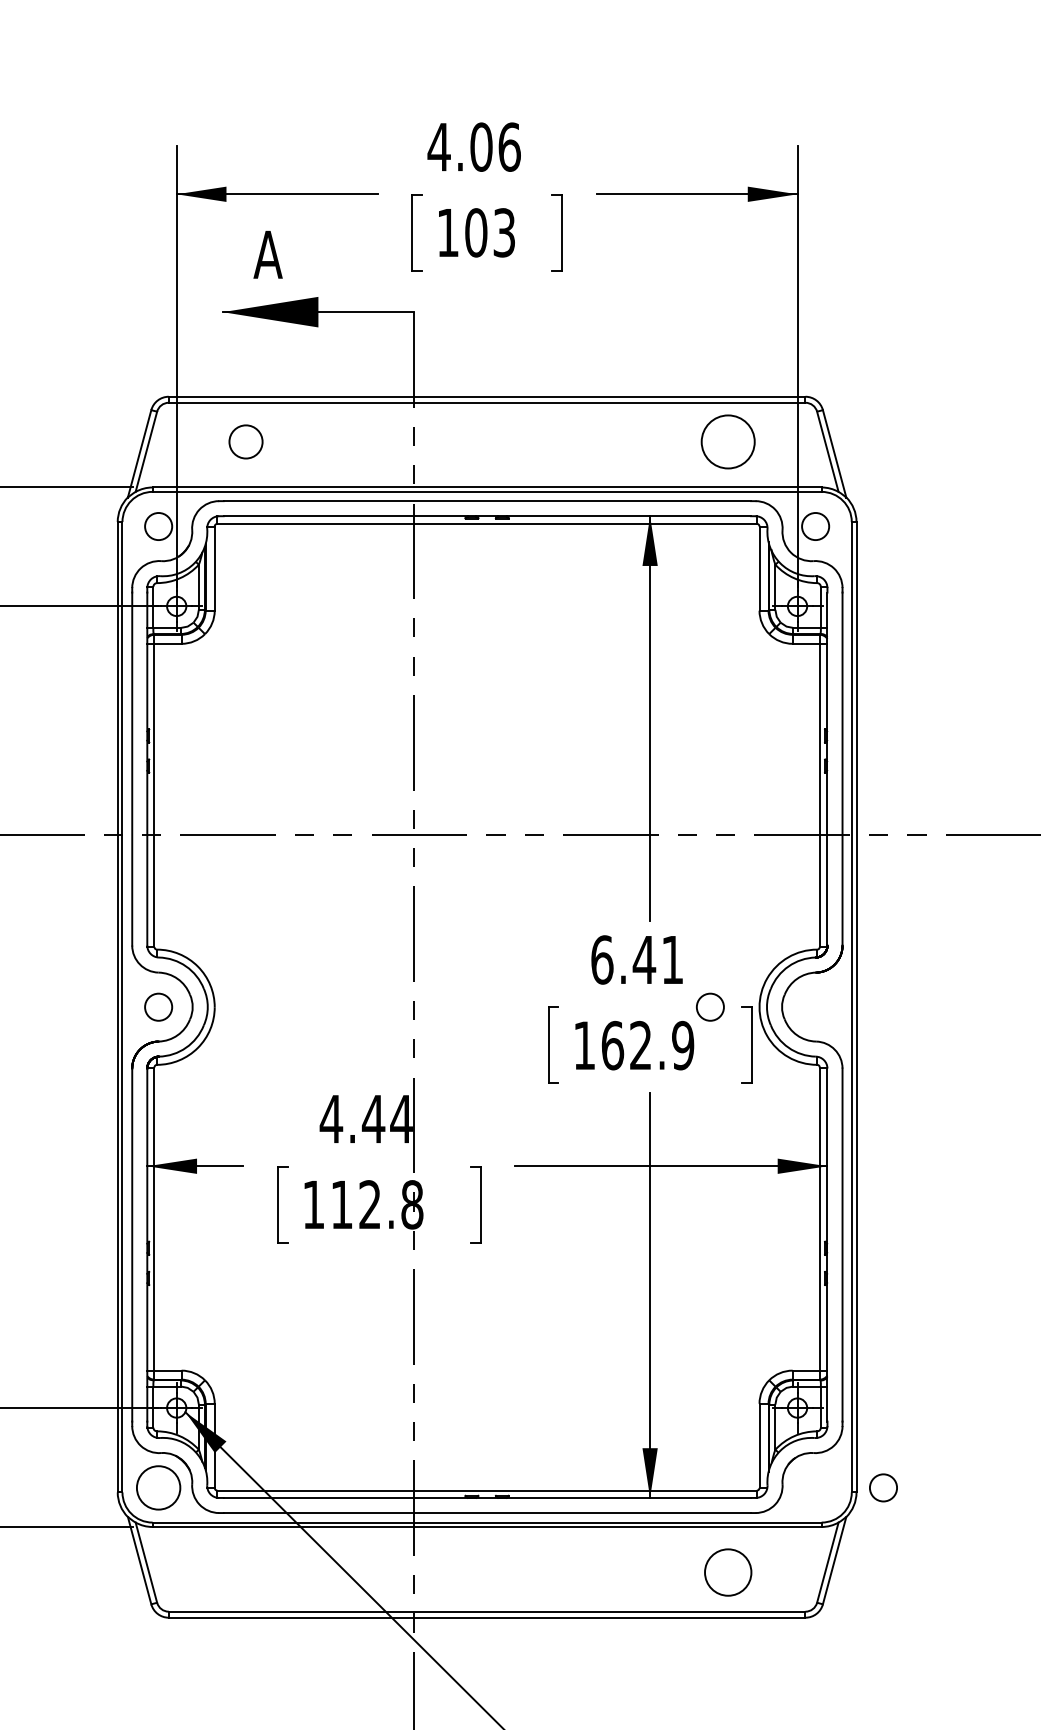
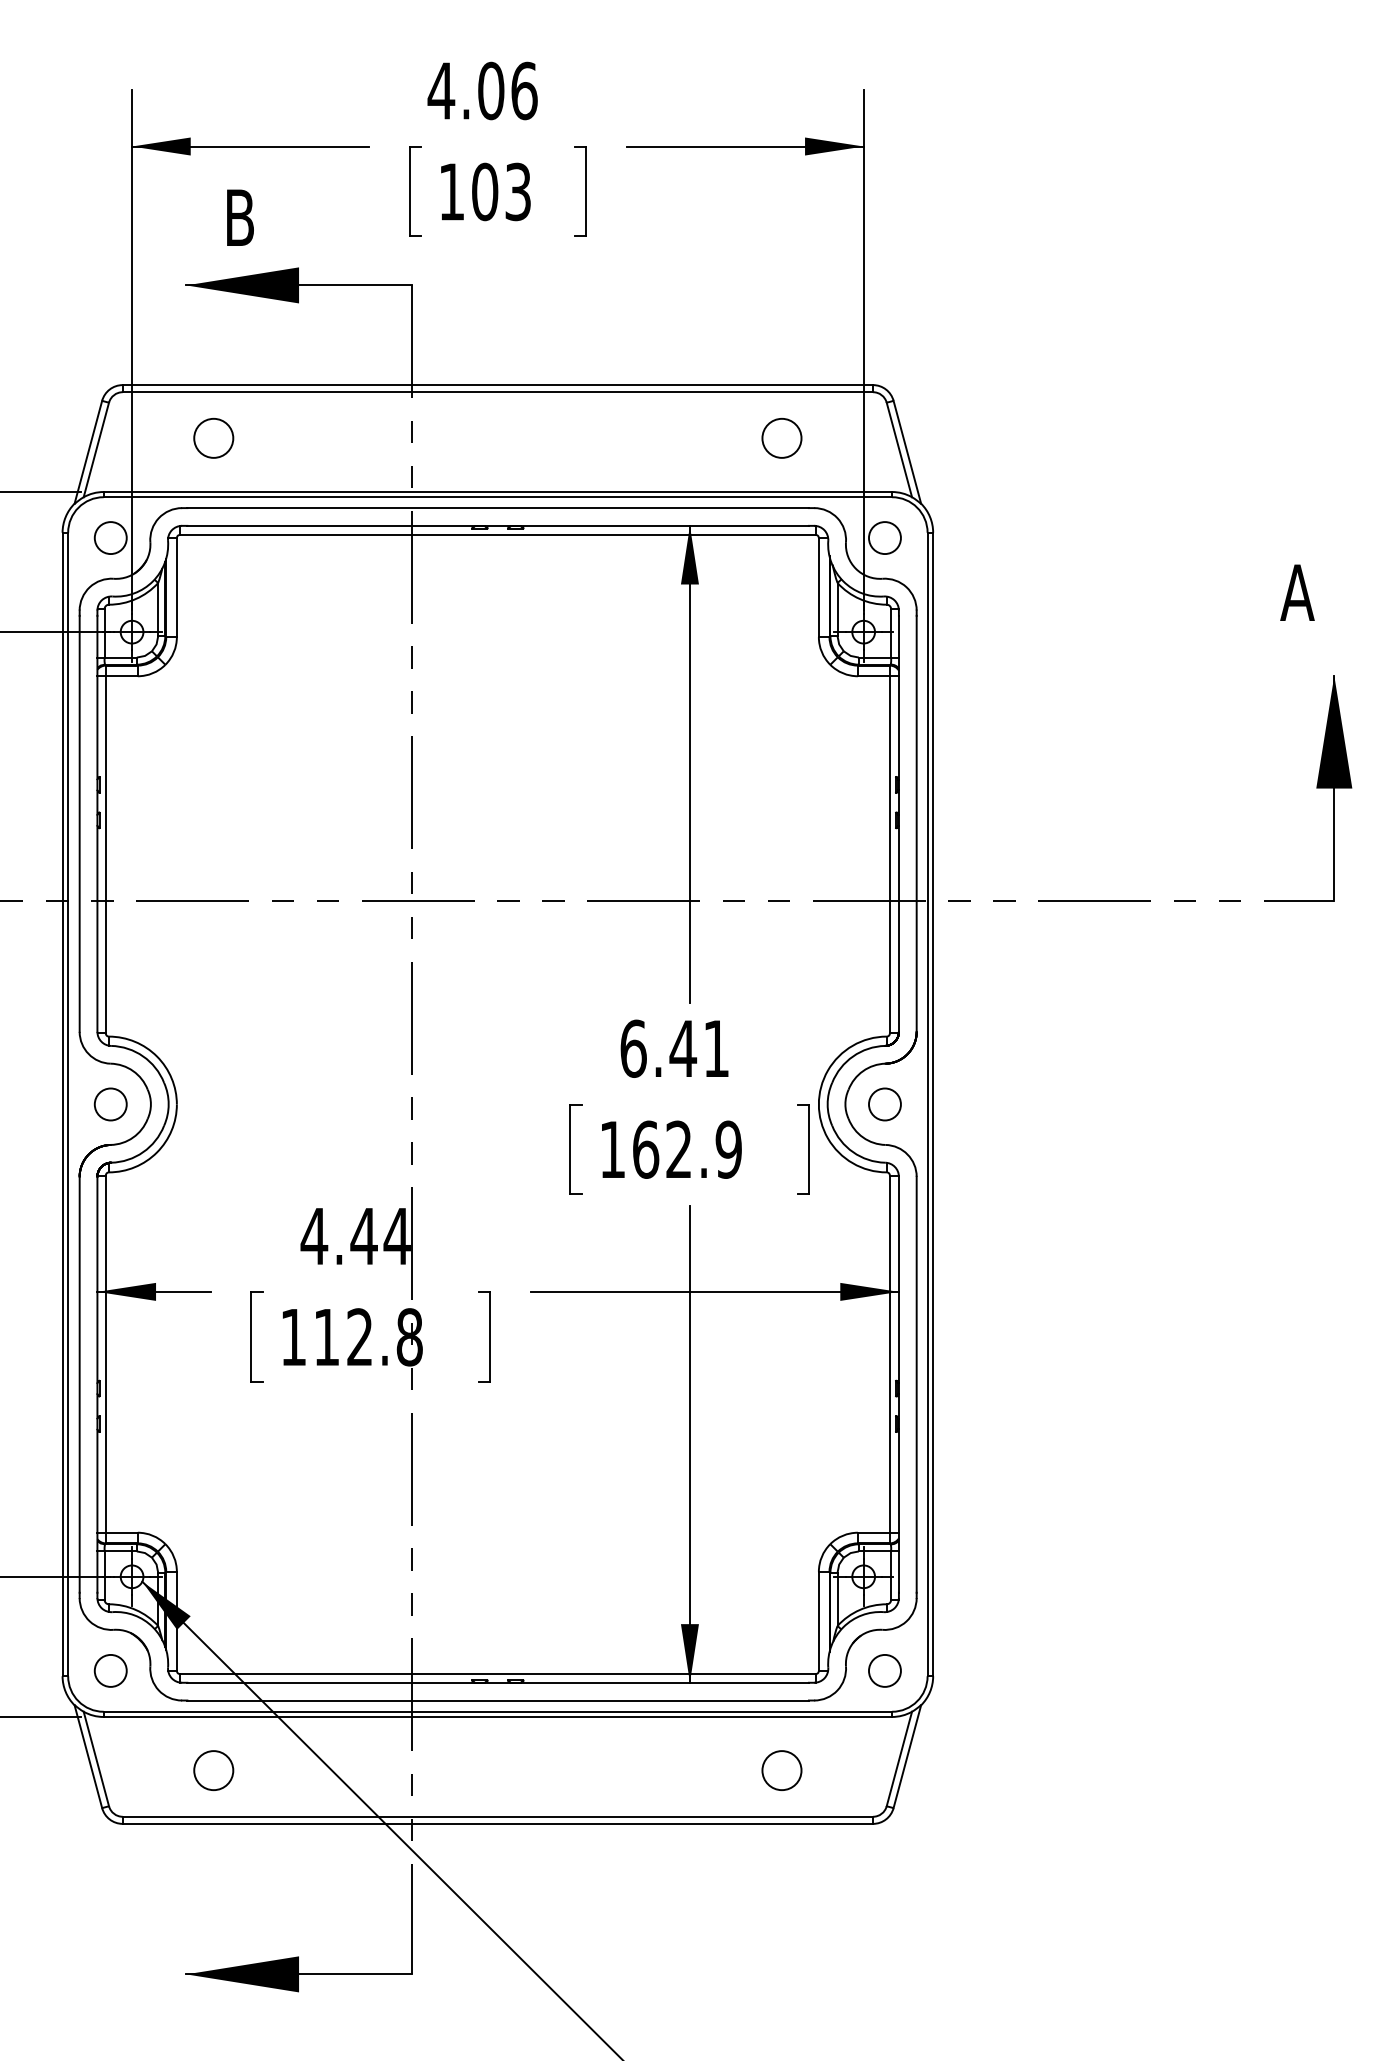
text: (267, 254) -> (239, 217), A -> B
circle: (727, 441) -> (781, 437), size x0.62
circle: (709, 1007) -> (884, 1104), moved
circle: (158, 1487) -> (110, 1670), size x0.62
circle: (883, 1487) -> (884, 1670), moved
circle: (245, 1572) -> (213, 1770), added
circle: (727, 1572) -> (781, 1770), size x0.71

